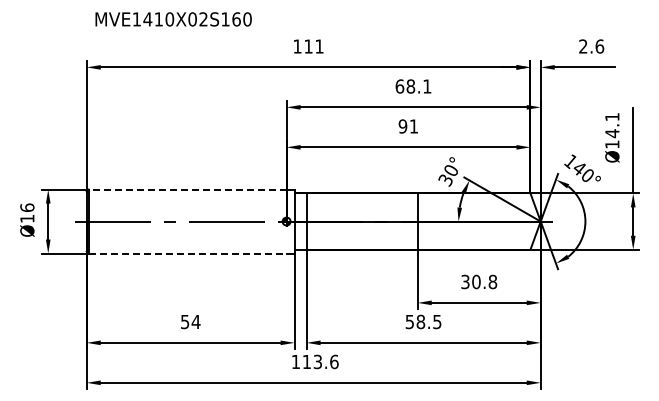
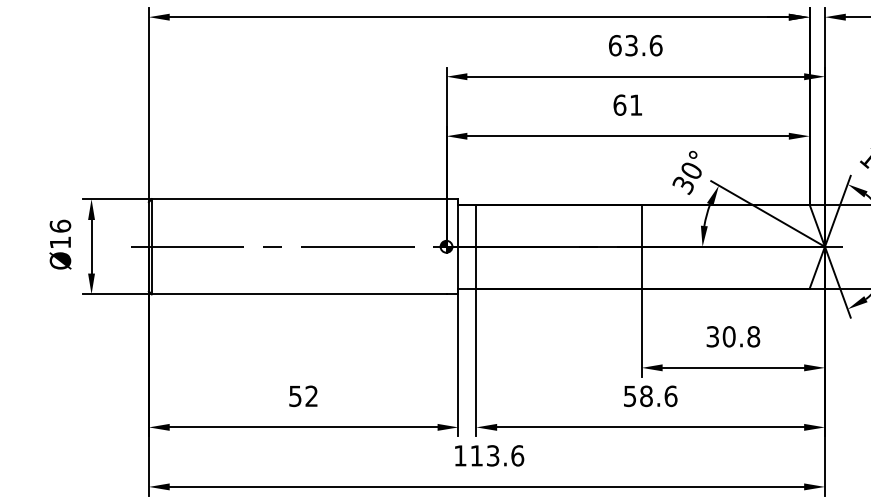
text: (418, 86) -> (642, 45), 68.1 -> 63.6
text: (402, 126) -> (619, 105), 91 -> 61
line: (187, 189) -> (298, 199), dashed -> solid
line: (187, 253) -> (298, 294), dashed -> solid
text: (195, 321) -> (310, 395), 54 -> 52
text: (437, 321) -> (671, 395), 58.5 -> 58.6

